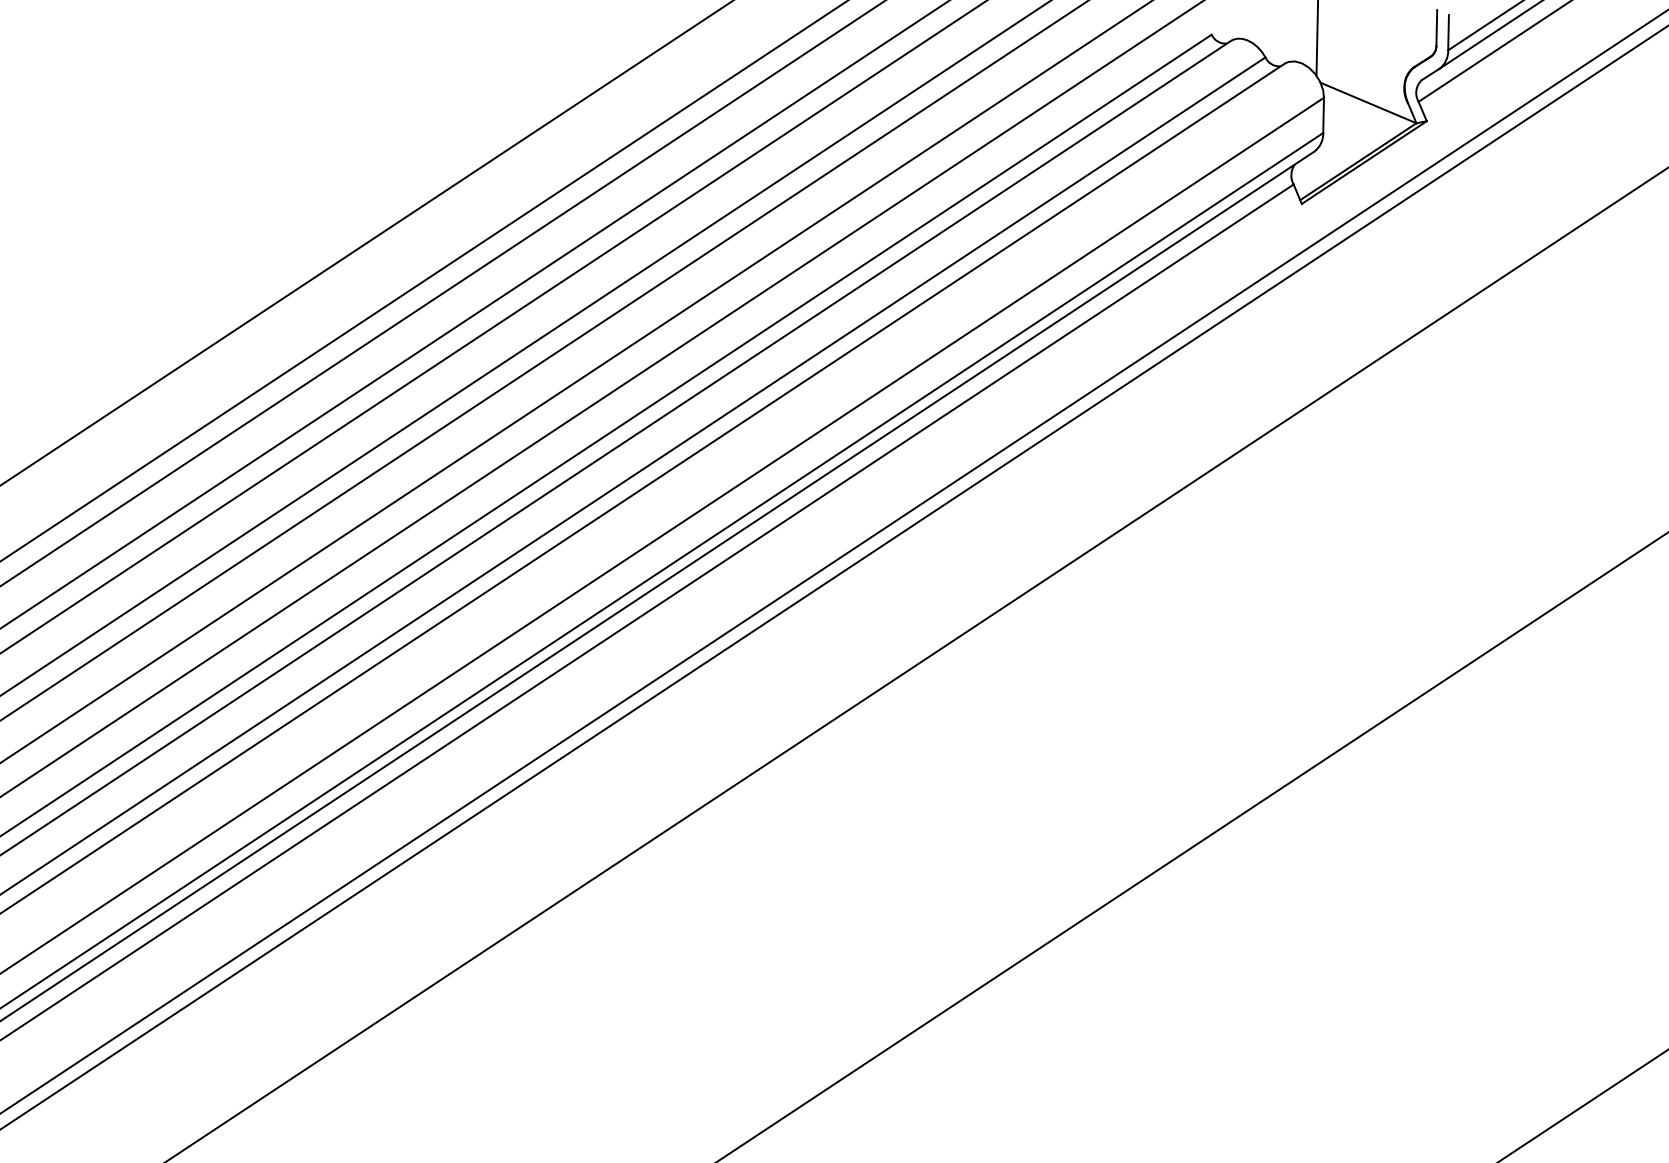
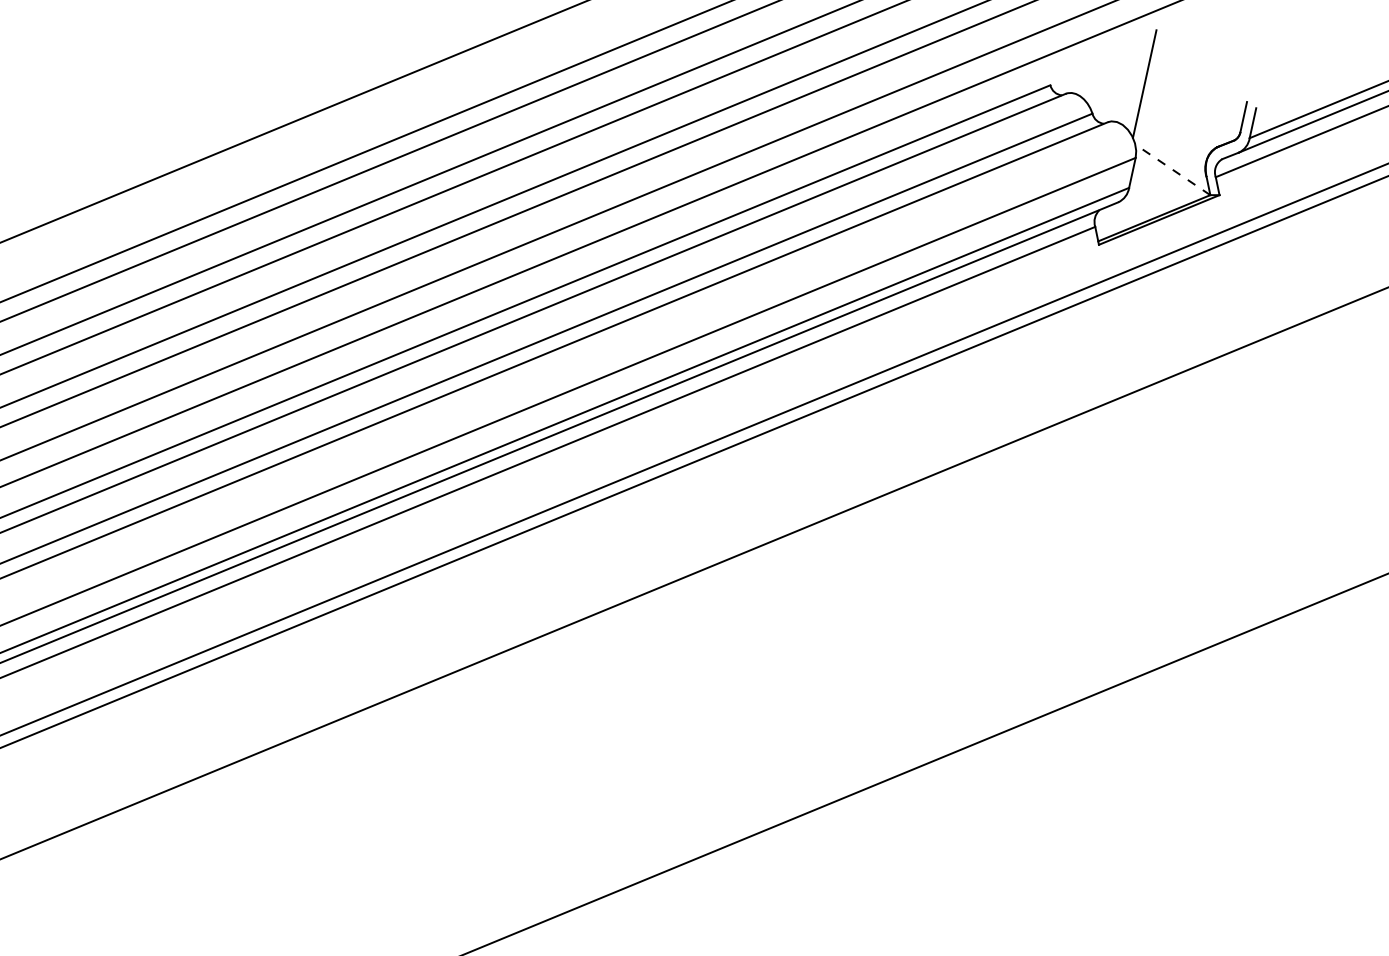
line: (1368, 102) -> (1172, 169), solid -> dashed

